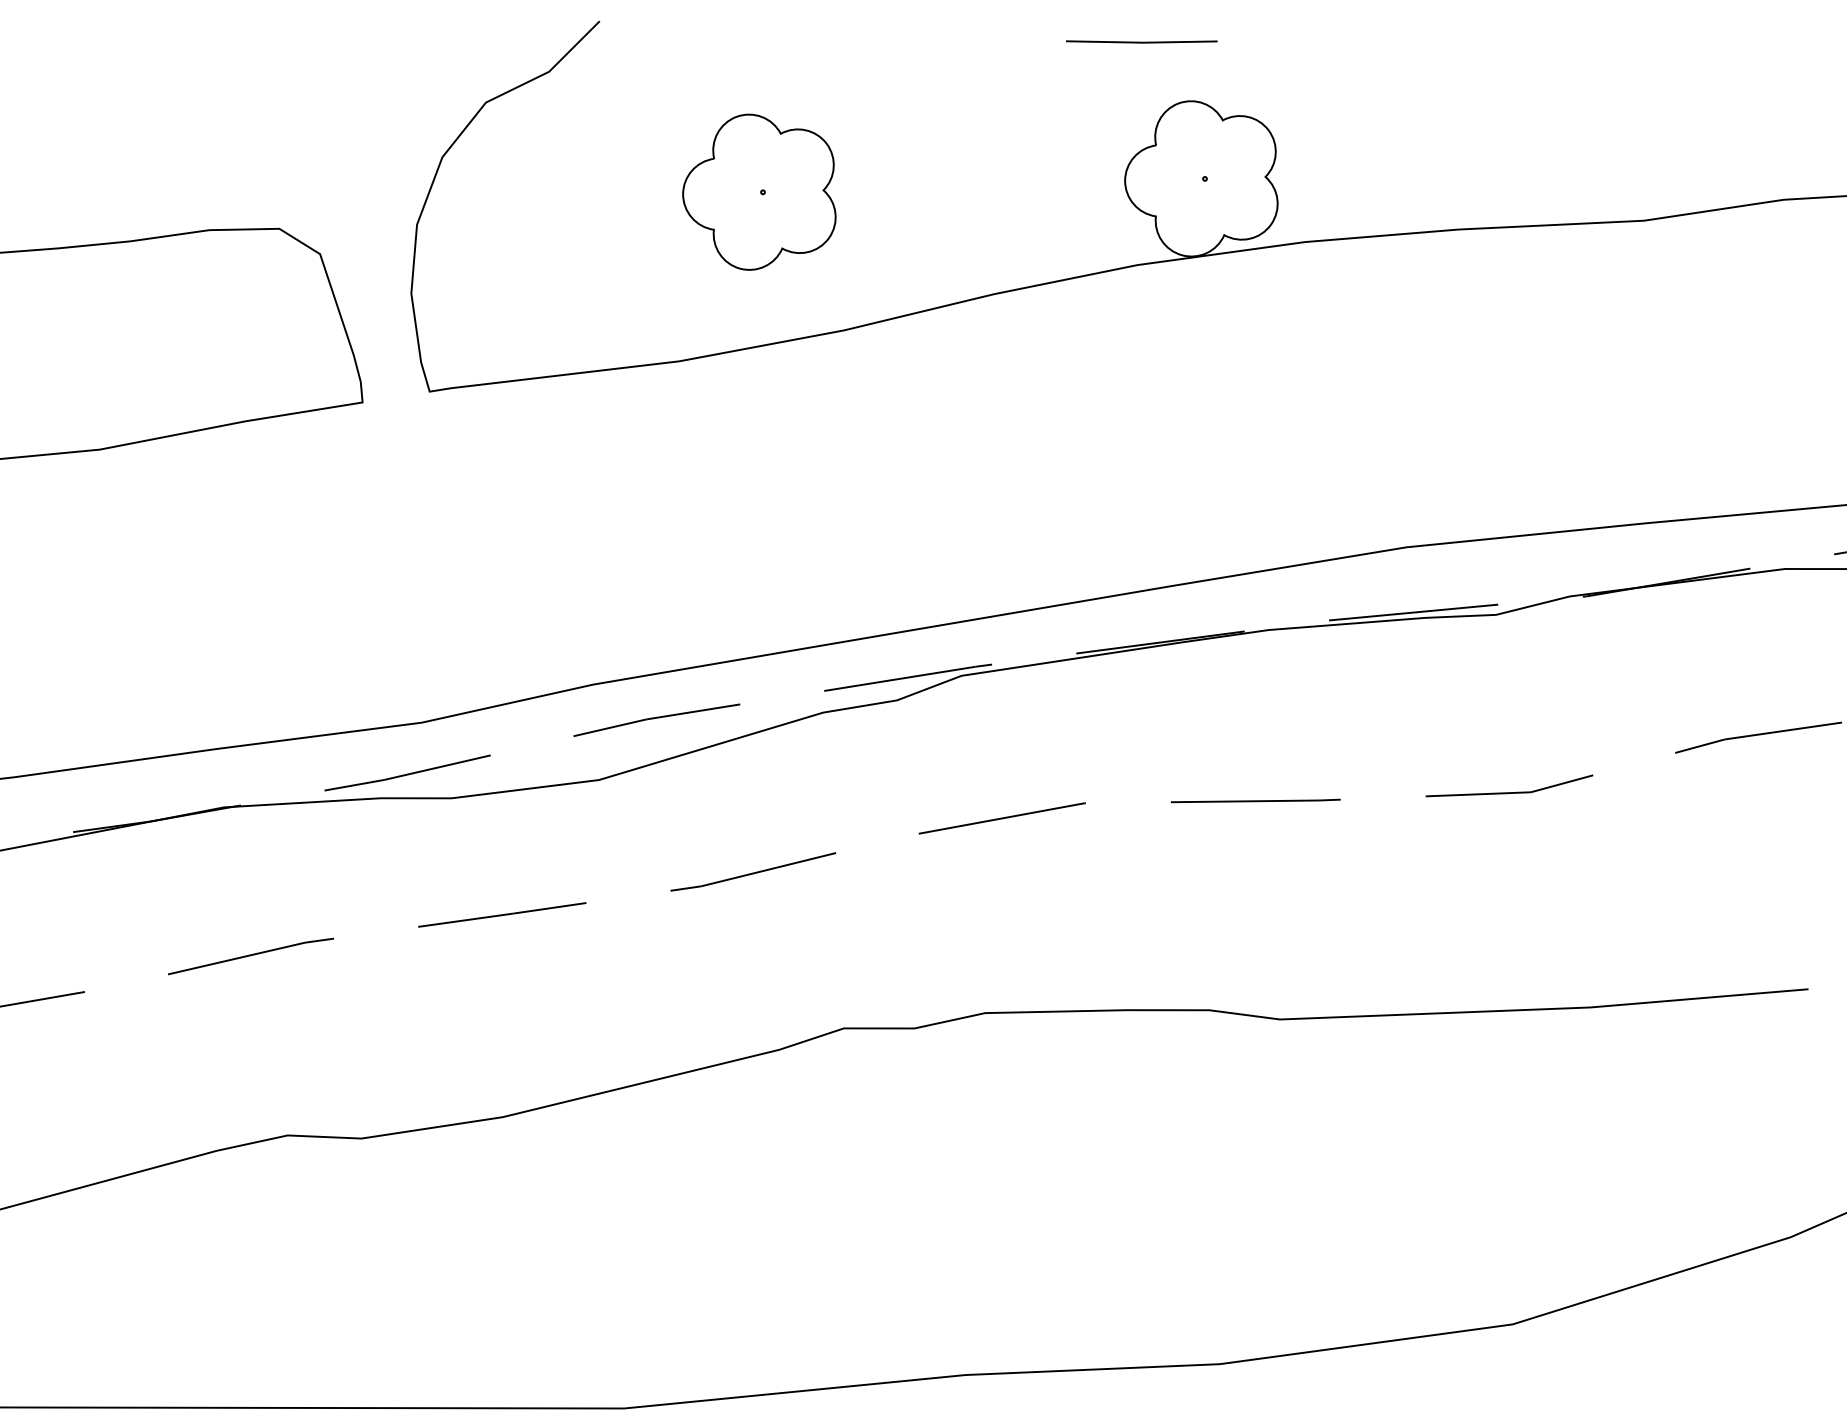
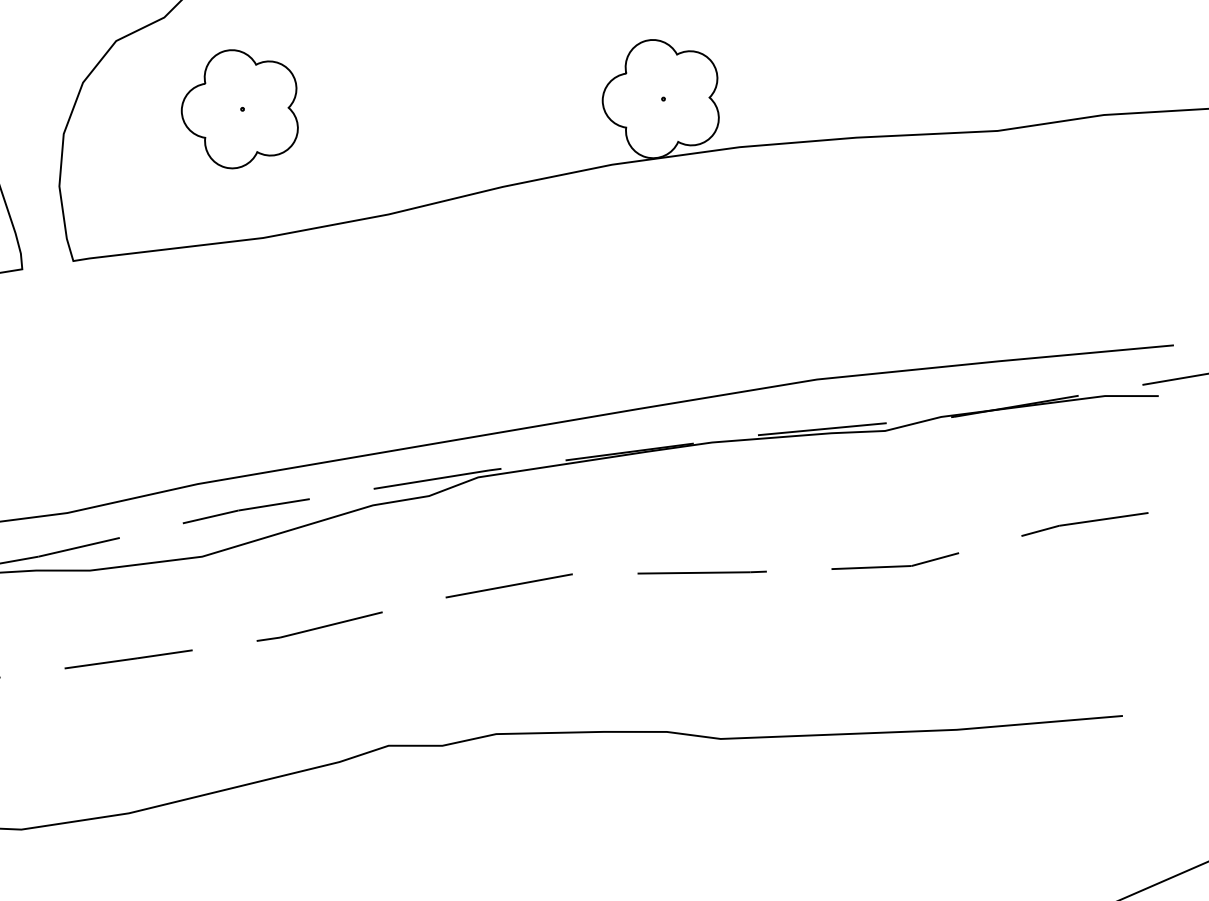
part: (759, 191) -> (239, 108), moved

